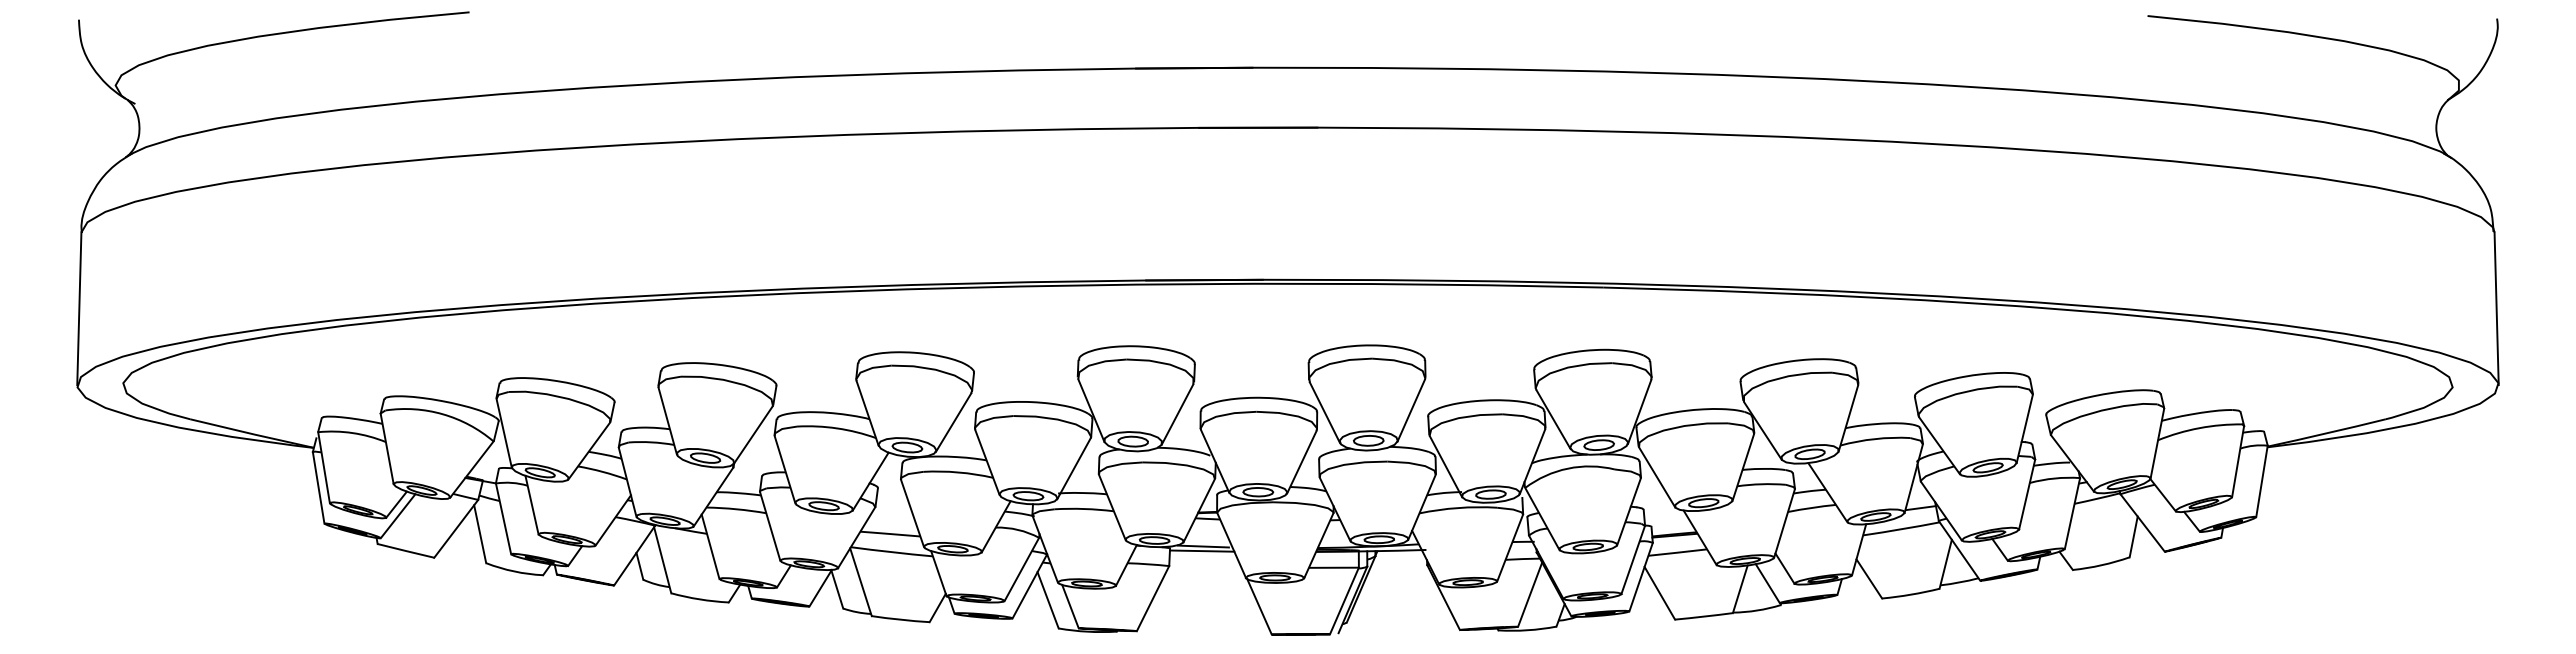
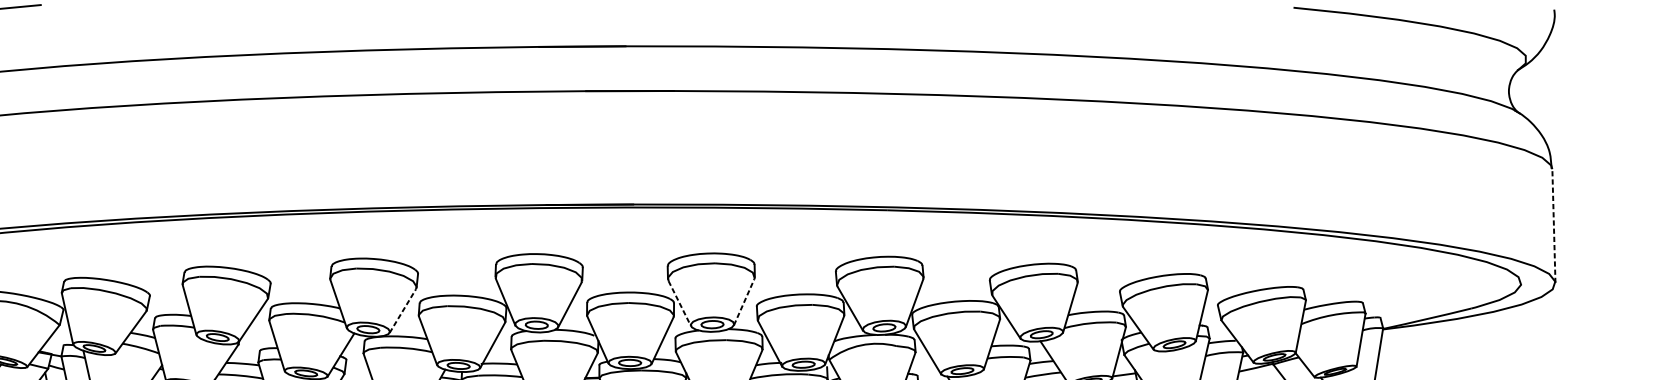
line: (2496, 308) -> (1553, 225), solid -> dashed
line: (1411, 410) -> (744, 302), solid -> dashed
line: (1324, 412) -> (679, 303), solid -> dashed
line: (953, 422) -> (402, 310), solid -> dashed

